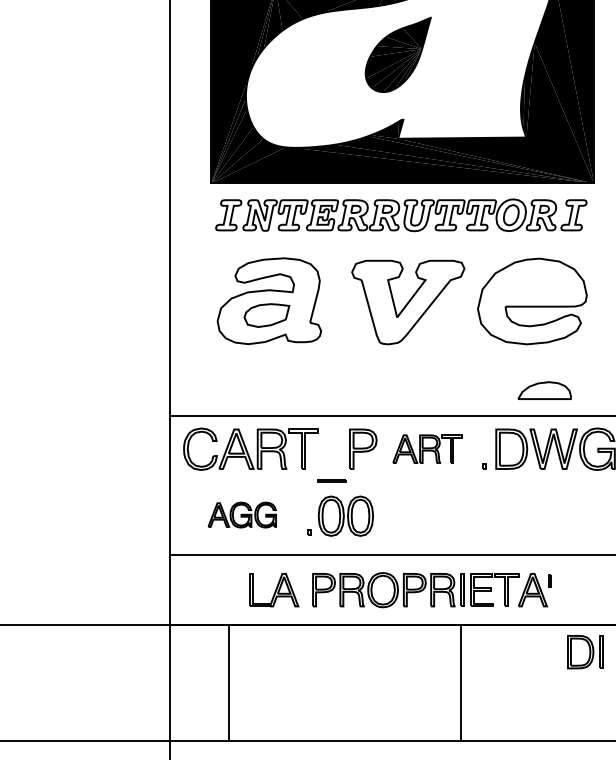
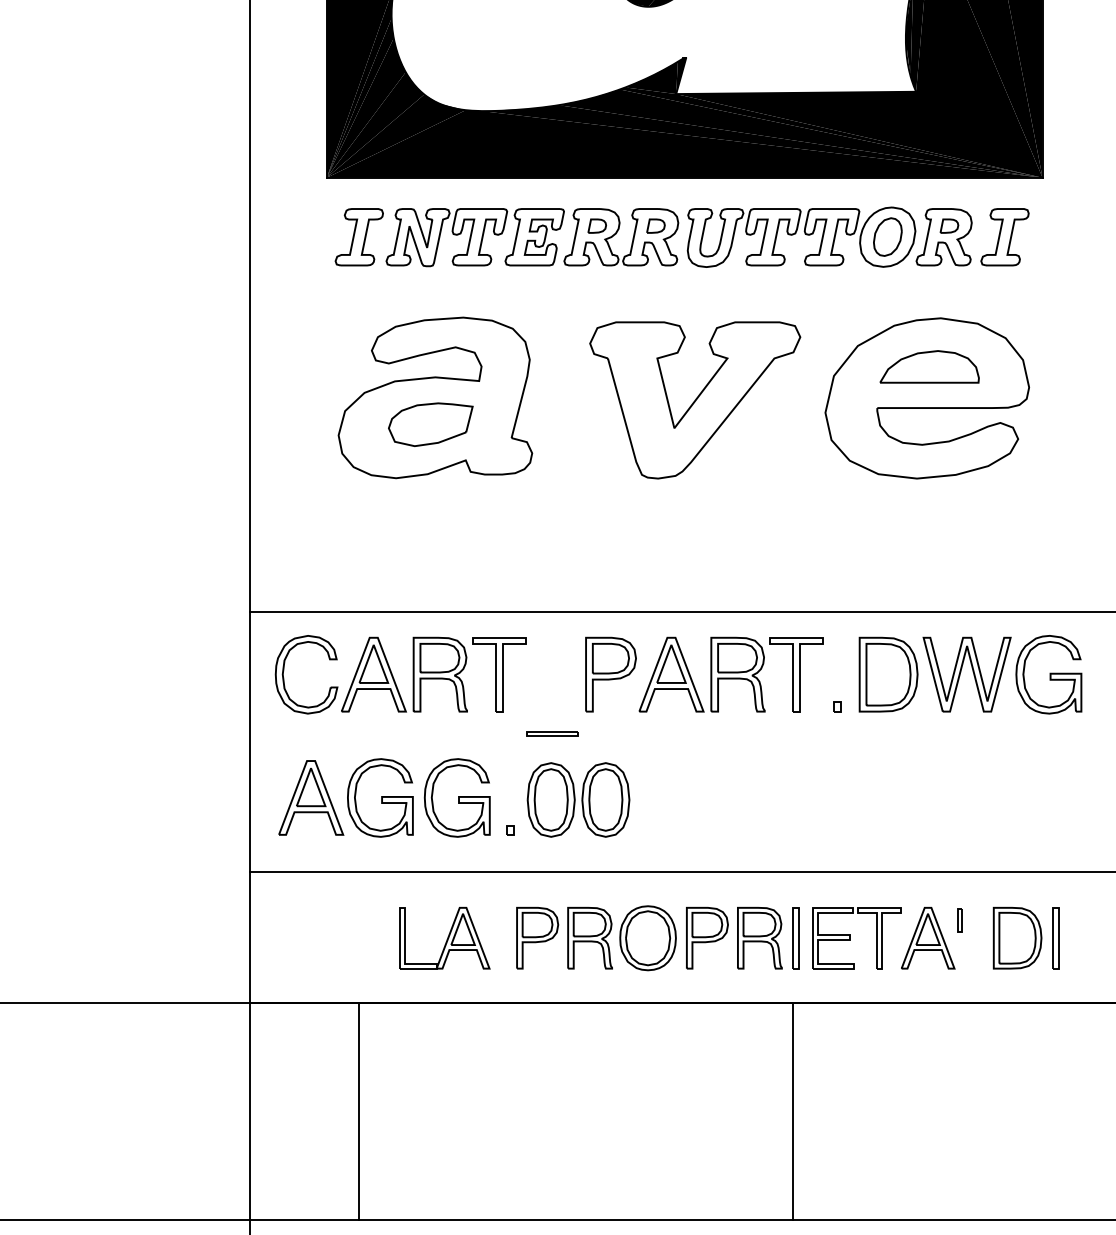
part: (544, 390) -> (929, 366), moved
part: (427, 448) -> (731, 673), size x1.43
part: (242, 514) -> (385, 796), size x1.67
part: (585, 652) -> (1026, 938), moved

